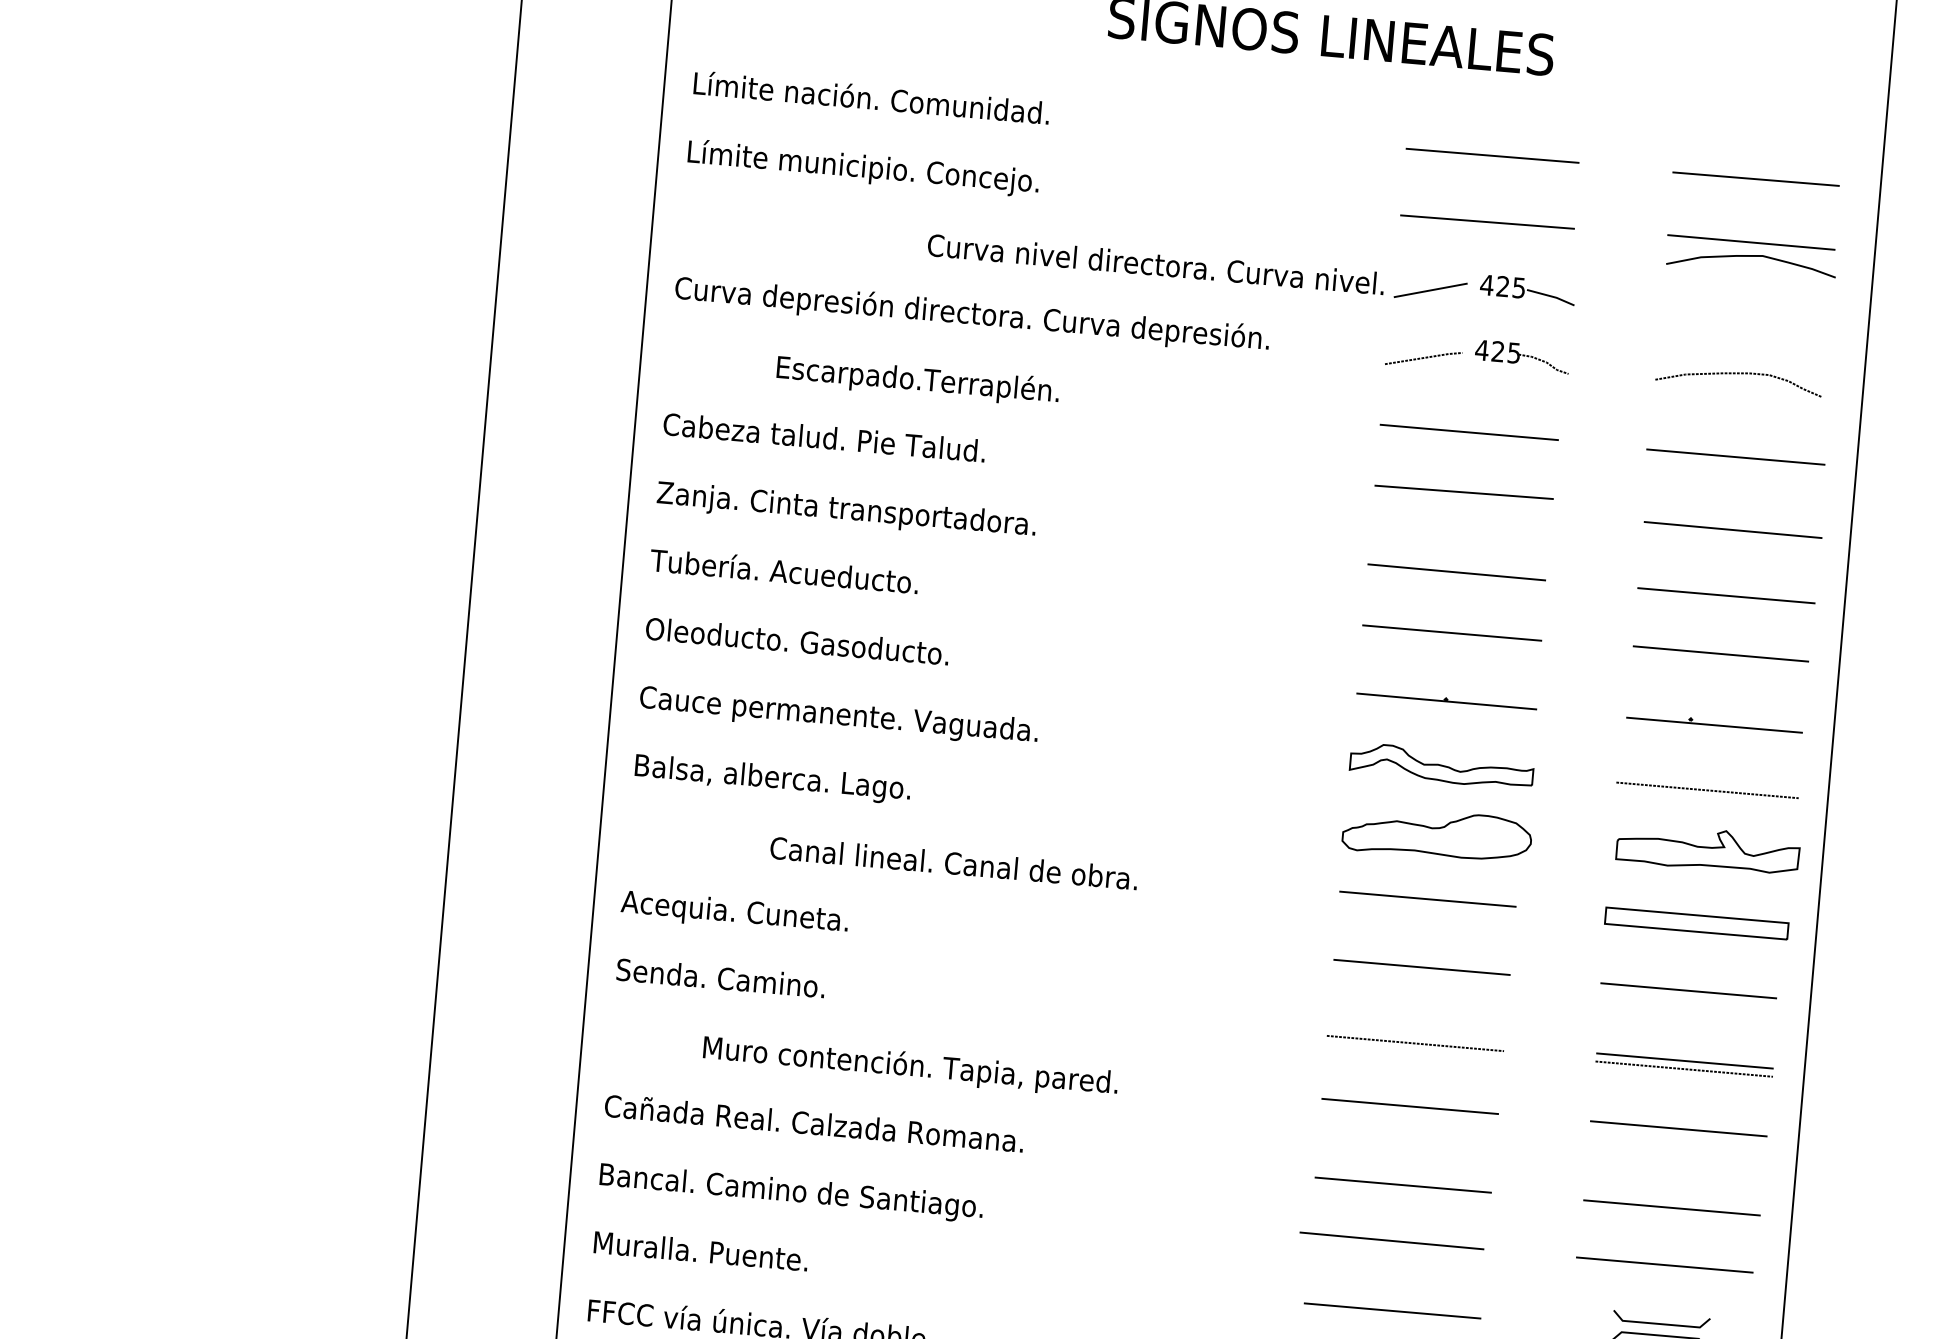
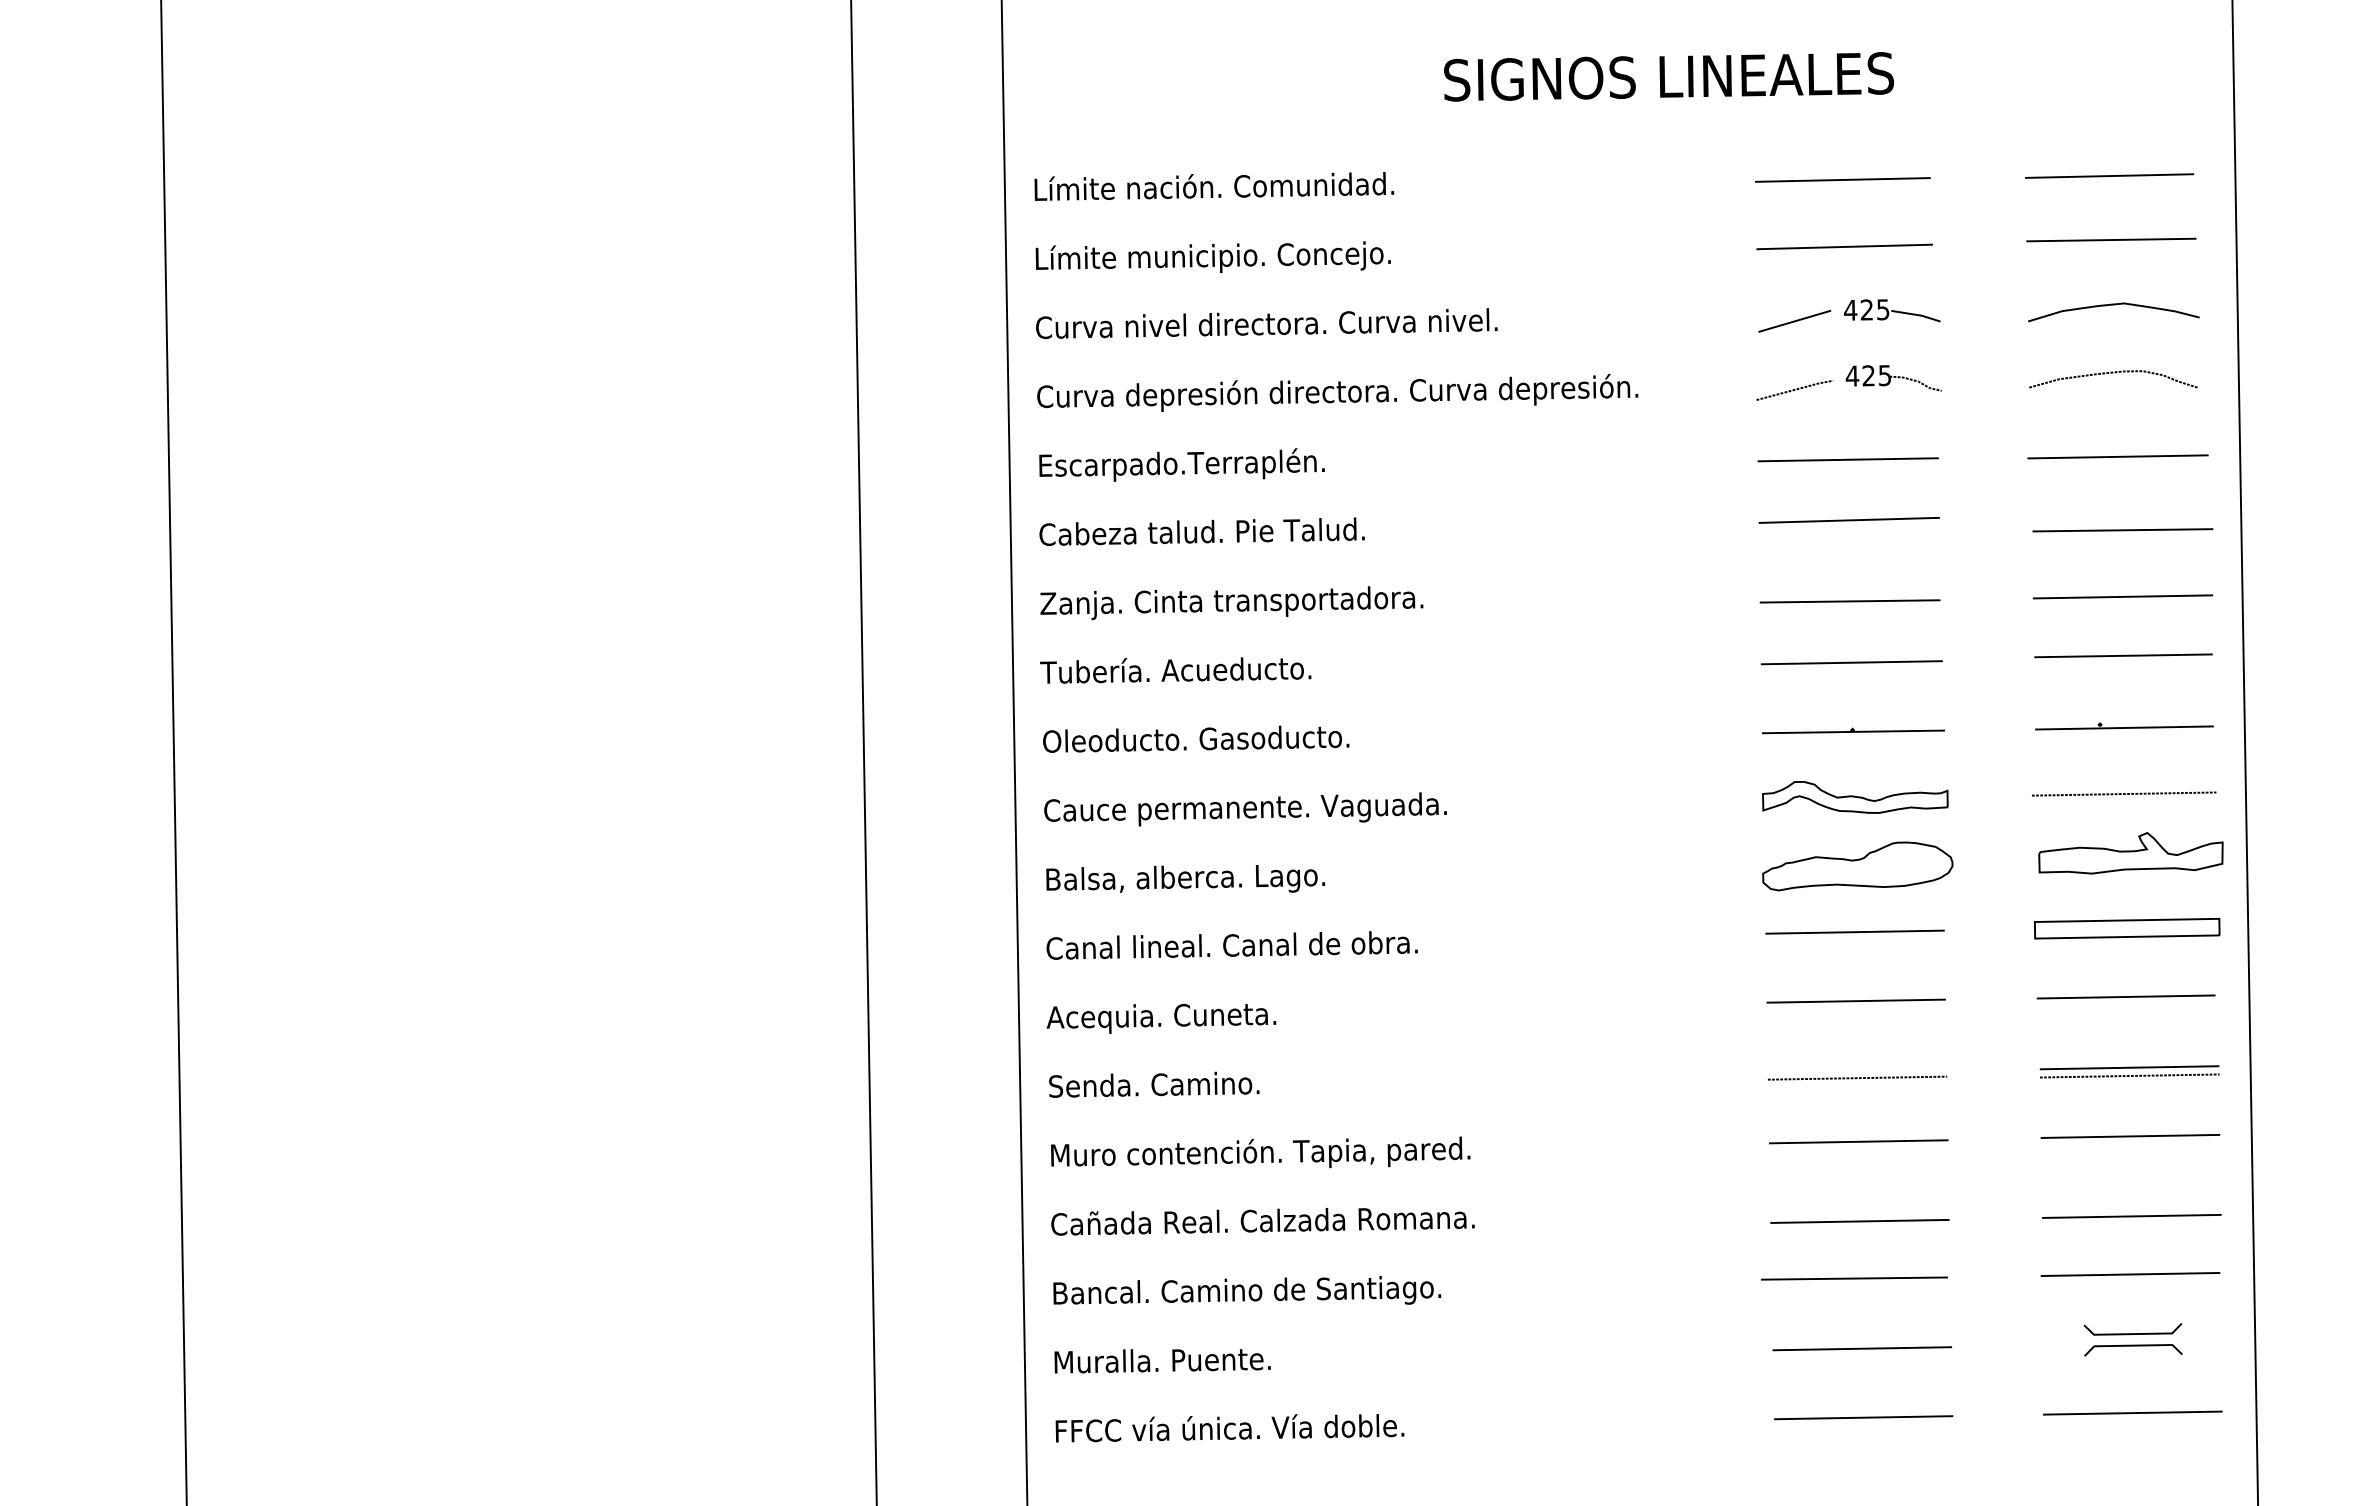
curve: (1751, 256) -> (2113, 305), moved
text: (1155, 264) -> (1266, 323), moved
text: (917, 380) -> (1181, 464), moved
text: (953, 863) -> (1231, 945), moved
text: (910, 1065) -> (1260, 1152), moved

